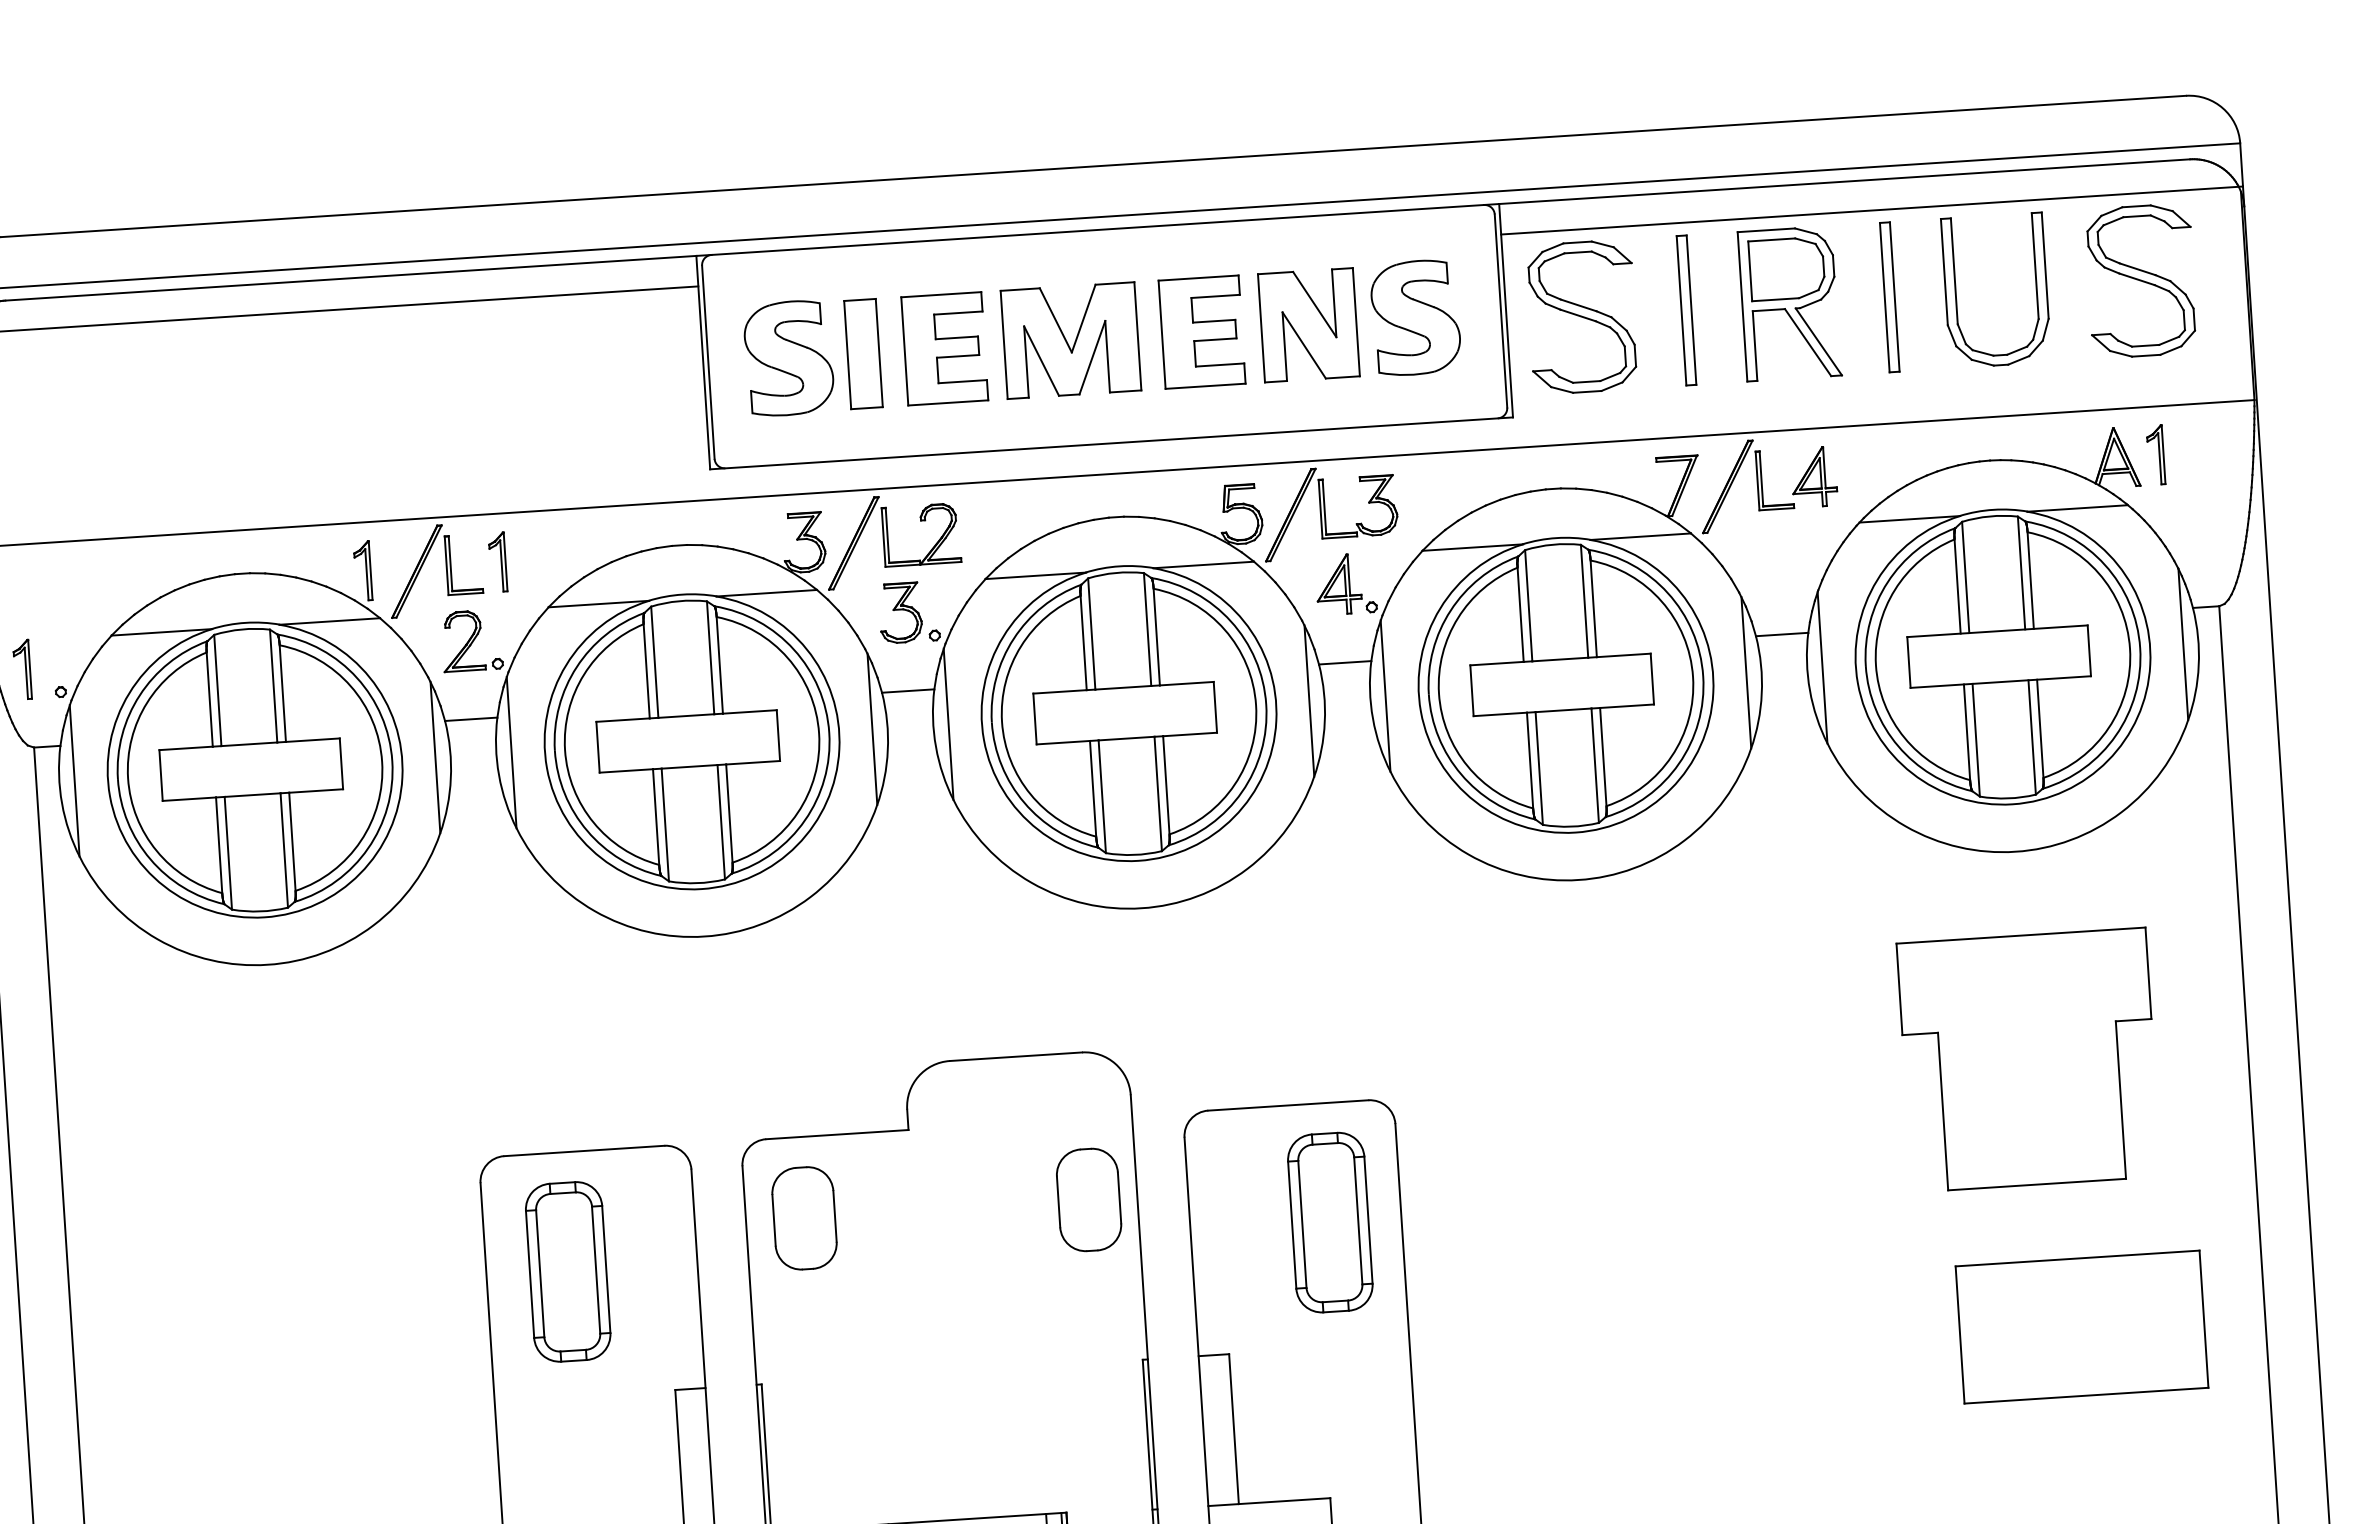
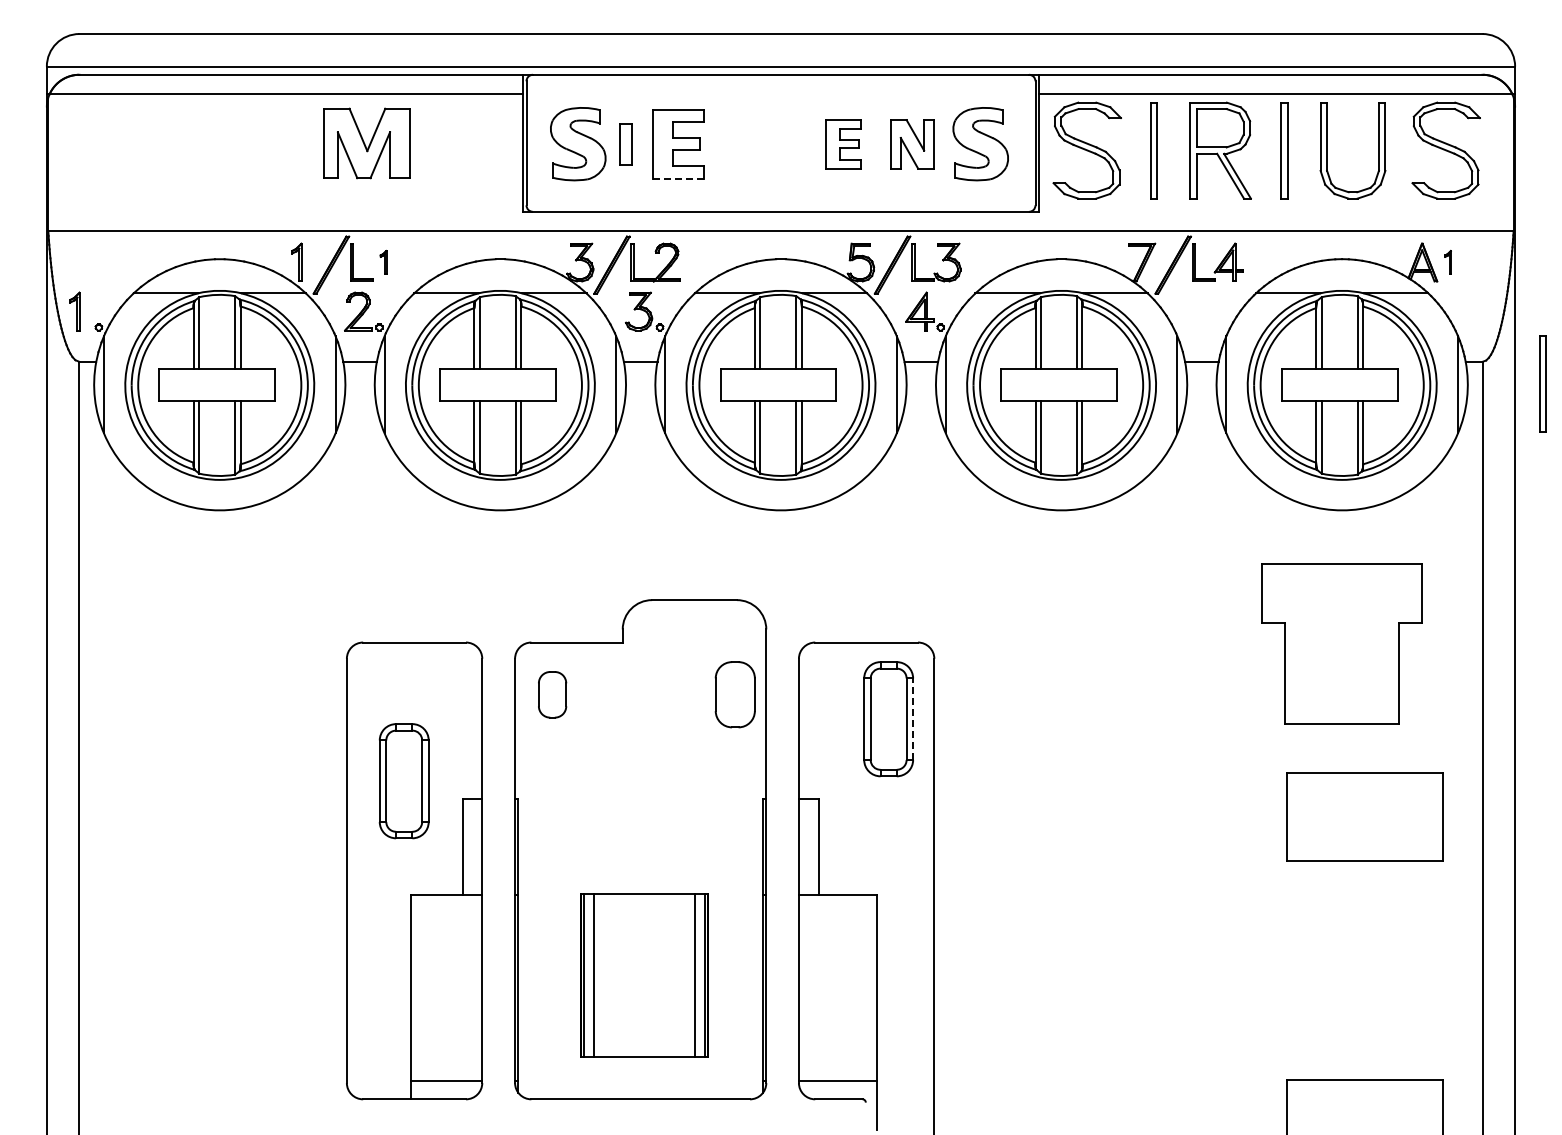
part: (1309, 325) -> (912, 144), size x0.7
part: (1202, 332) -> (843, 144), size x0.7
part: (1069, 340) -> (366, 143), moved
part: (862, 354) -> (625, 144), size x0.6
line: (948, 403) -> (678, 179), solid -> dashed
part: (2154, 453) -> (1447, 261), size x0.6
part: (497, 560) -> (383, 261), size x0.6
part: (2314, 634) -> (1542, 383), added
part: (804, 1218) -> (552, 694), size x0.7
line: (1369, 1220) -> (913, 719), solid -> dashed
part: (567, 1272) -> (403, 781), moved

